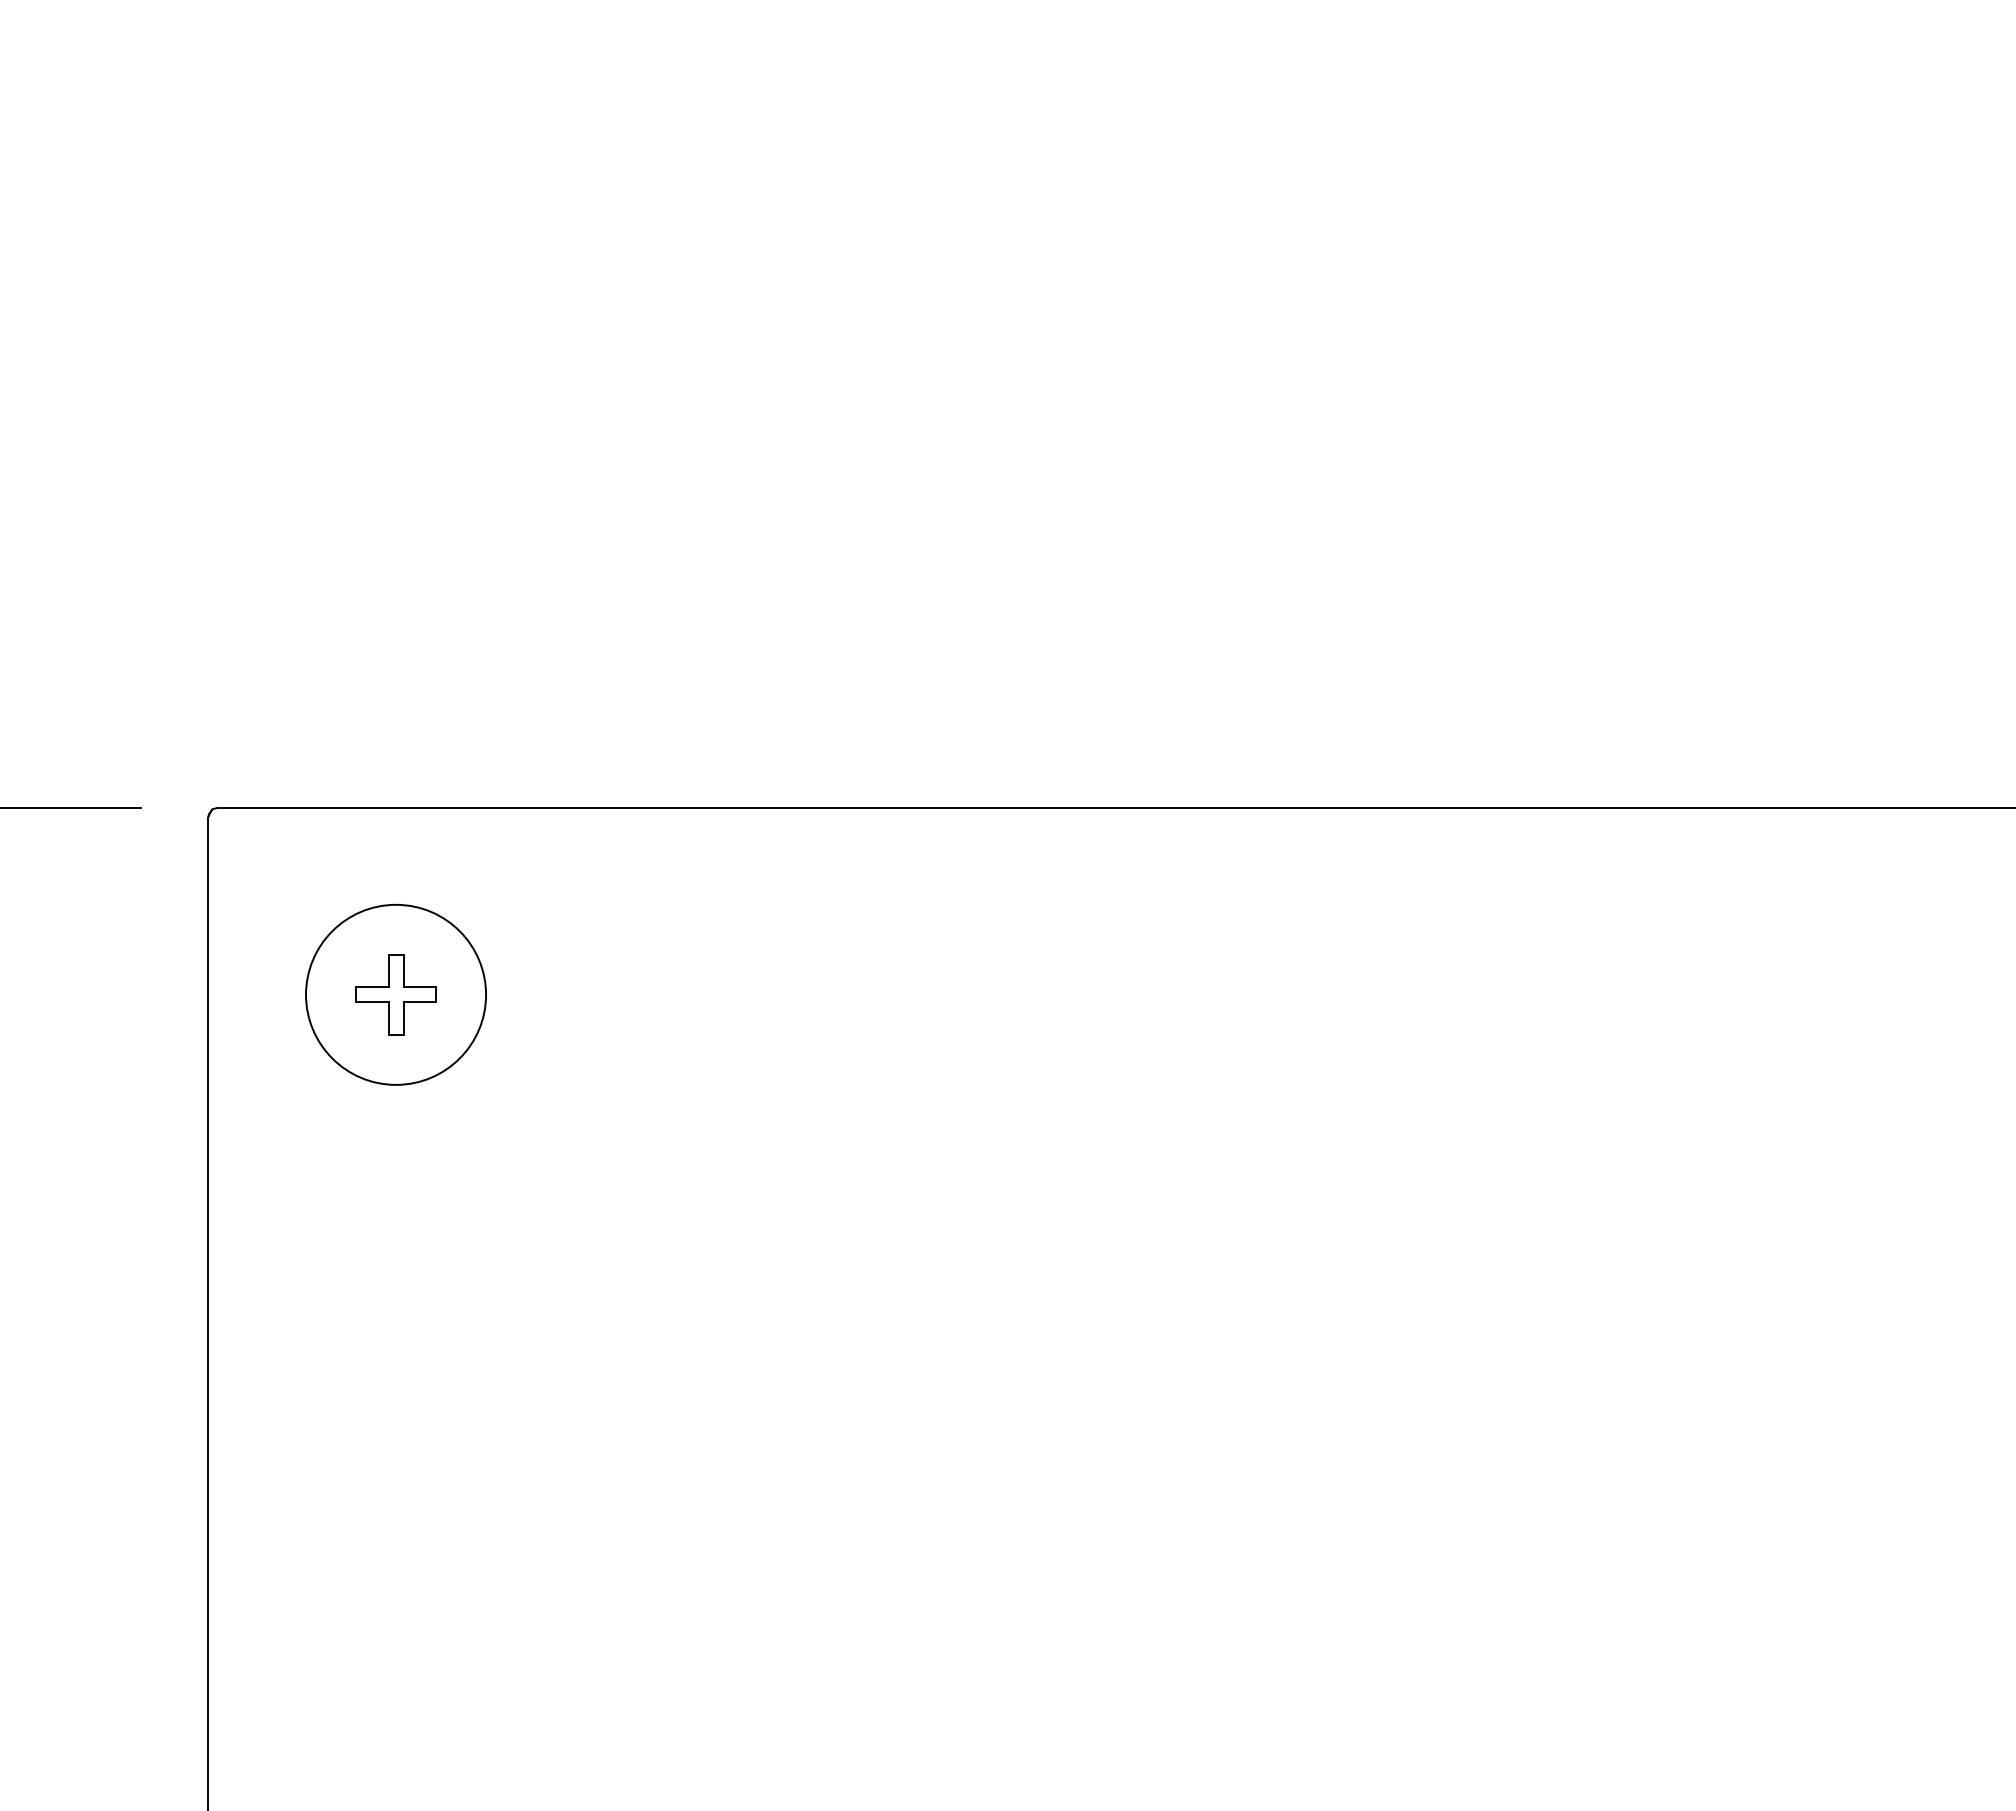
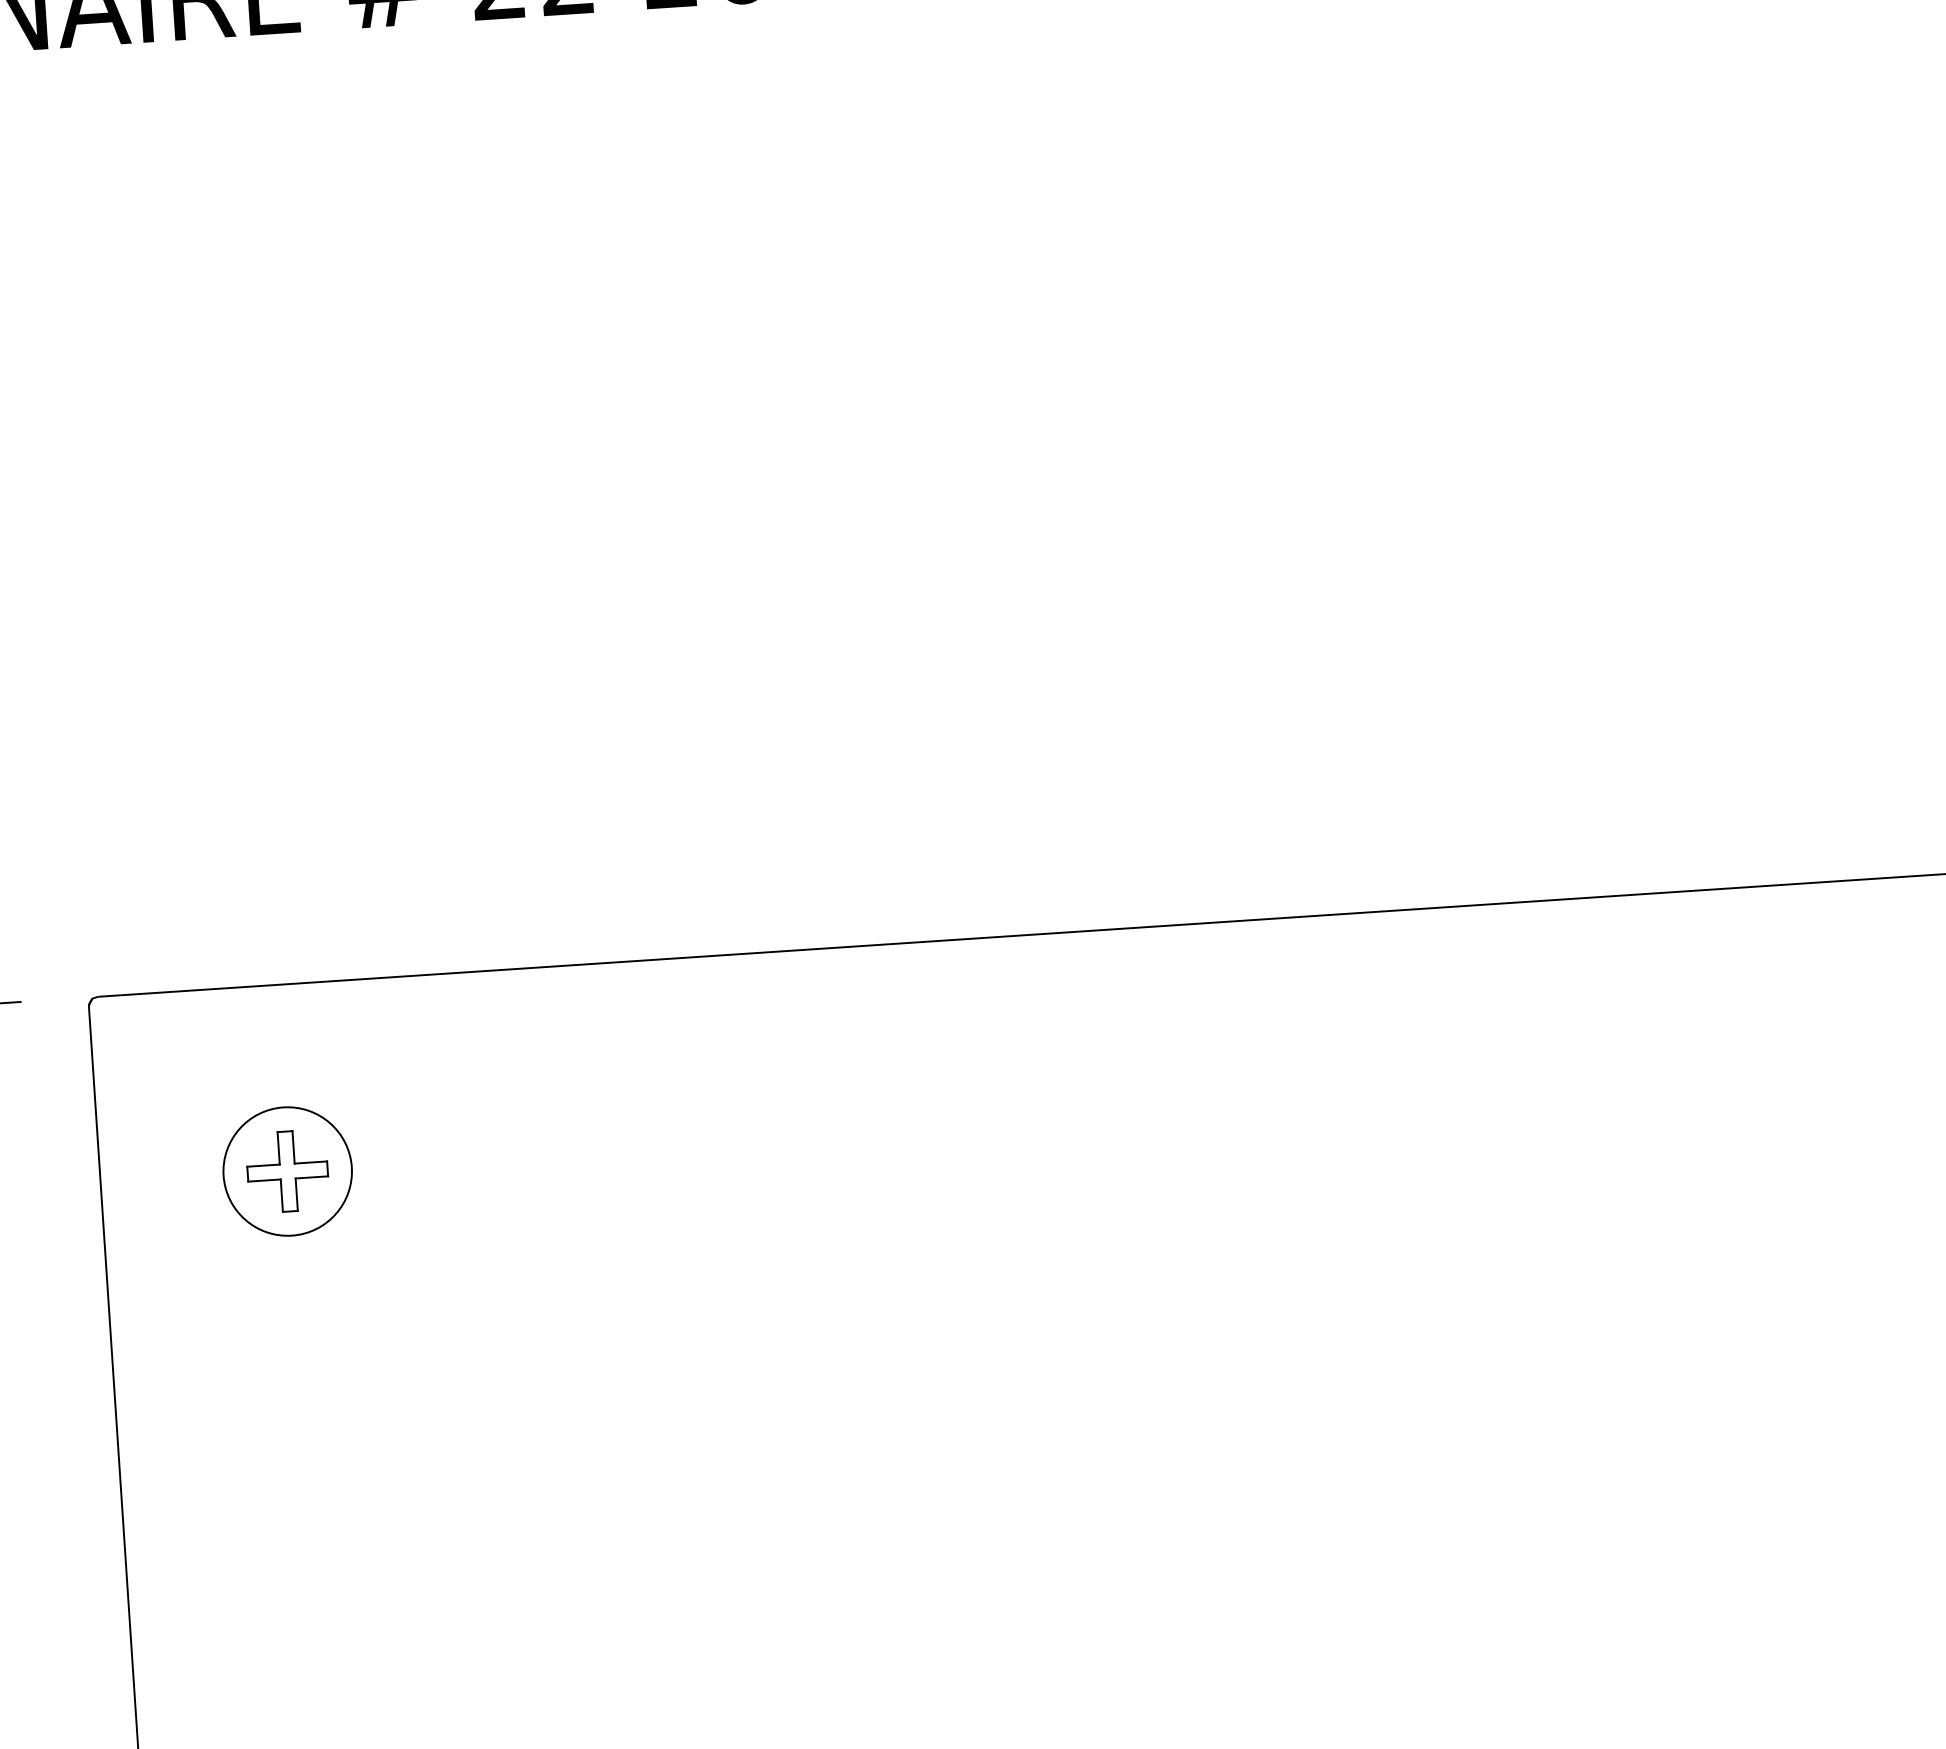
circle: (395, 994) -> (287, 1171), size x0.71

